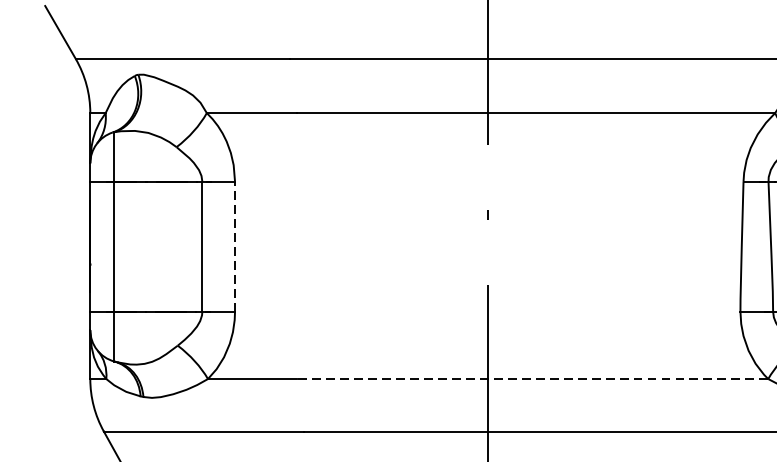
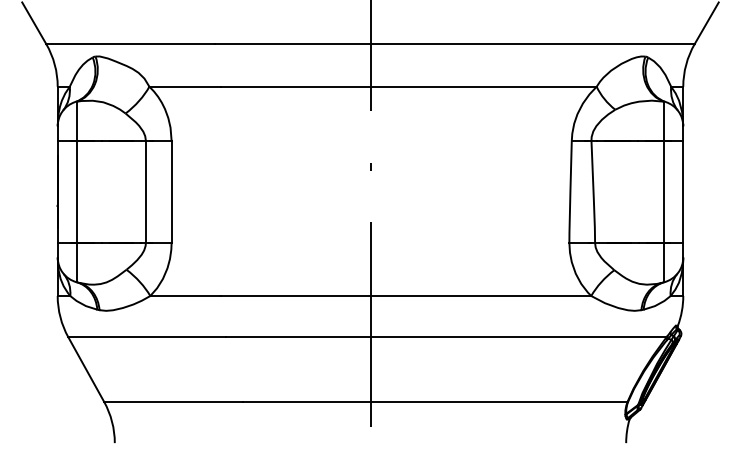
line: (234, 246) -> (171, 191), dashed -> solid
line: (532, 379) -> (405, 296), dashed -> solid

